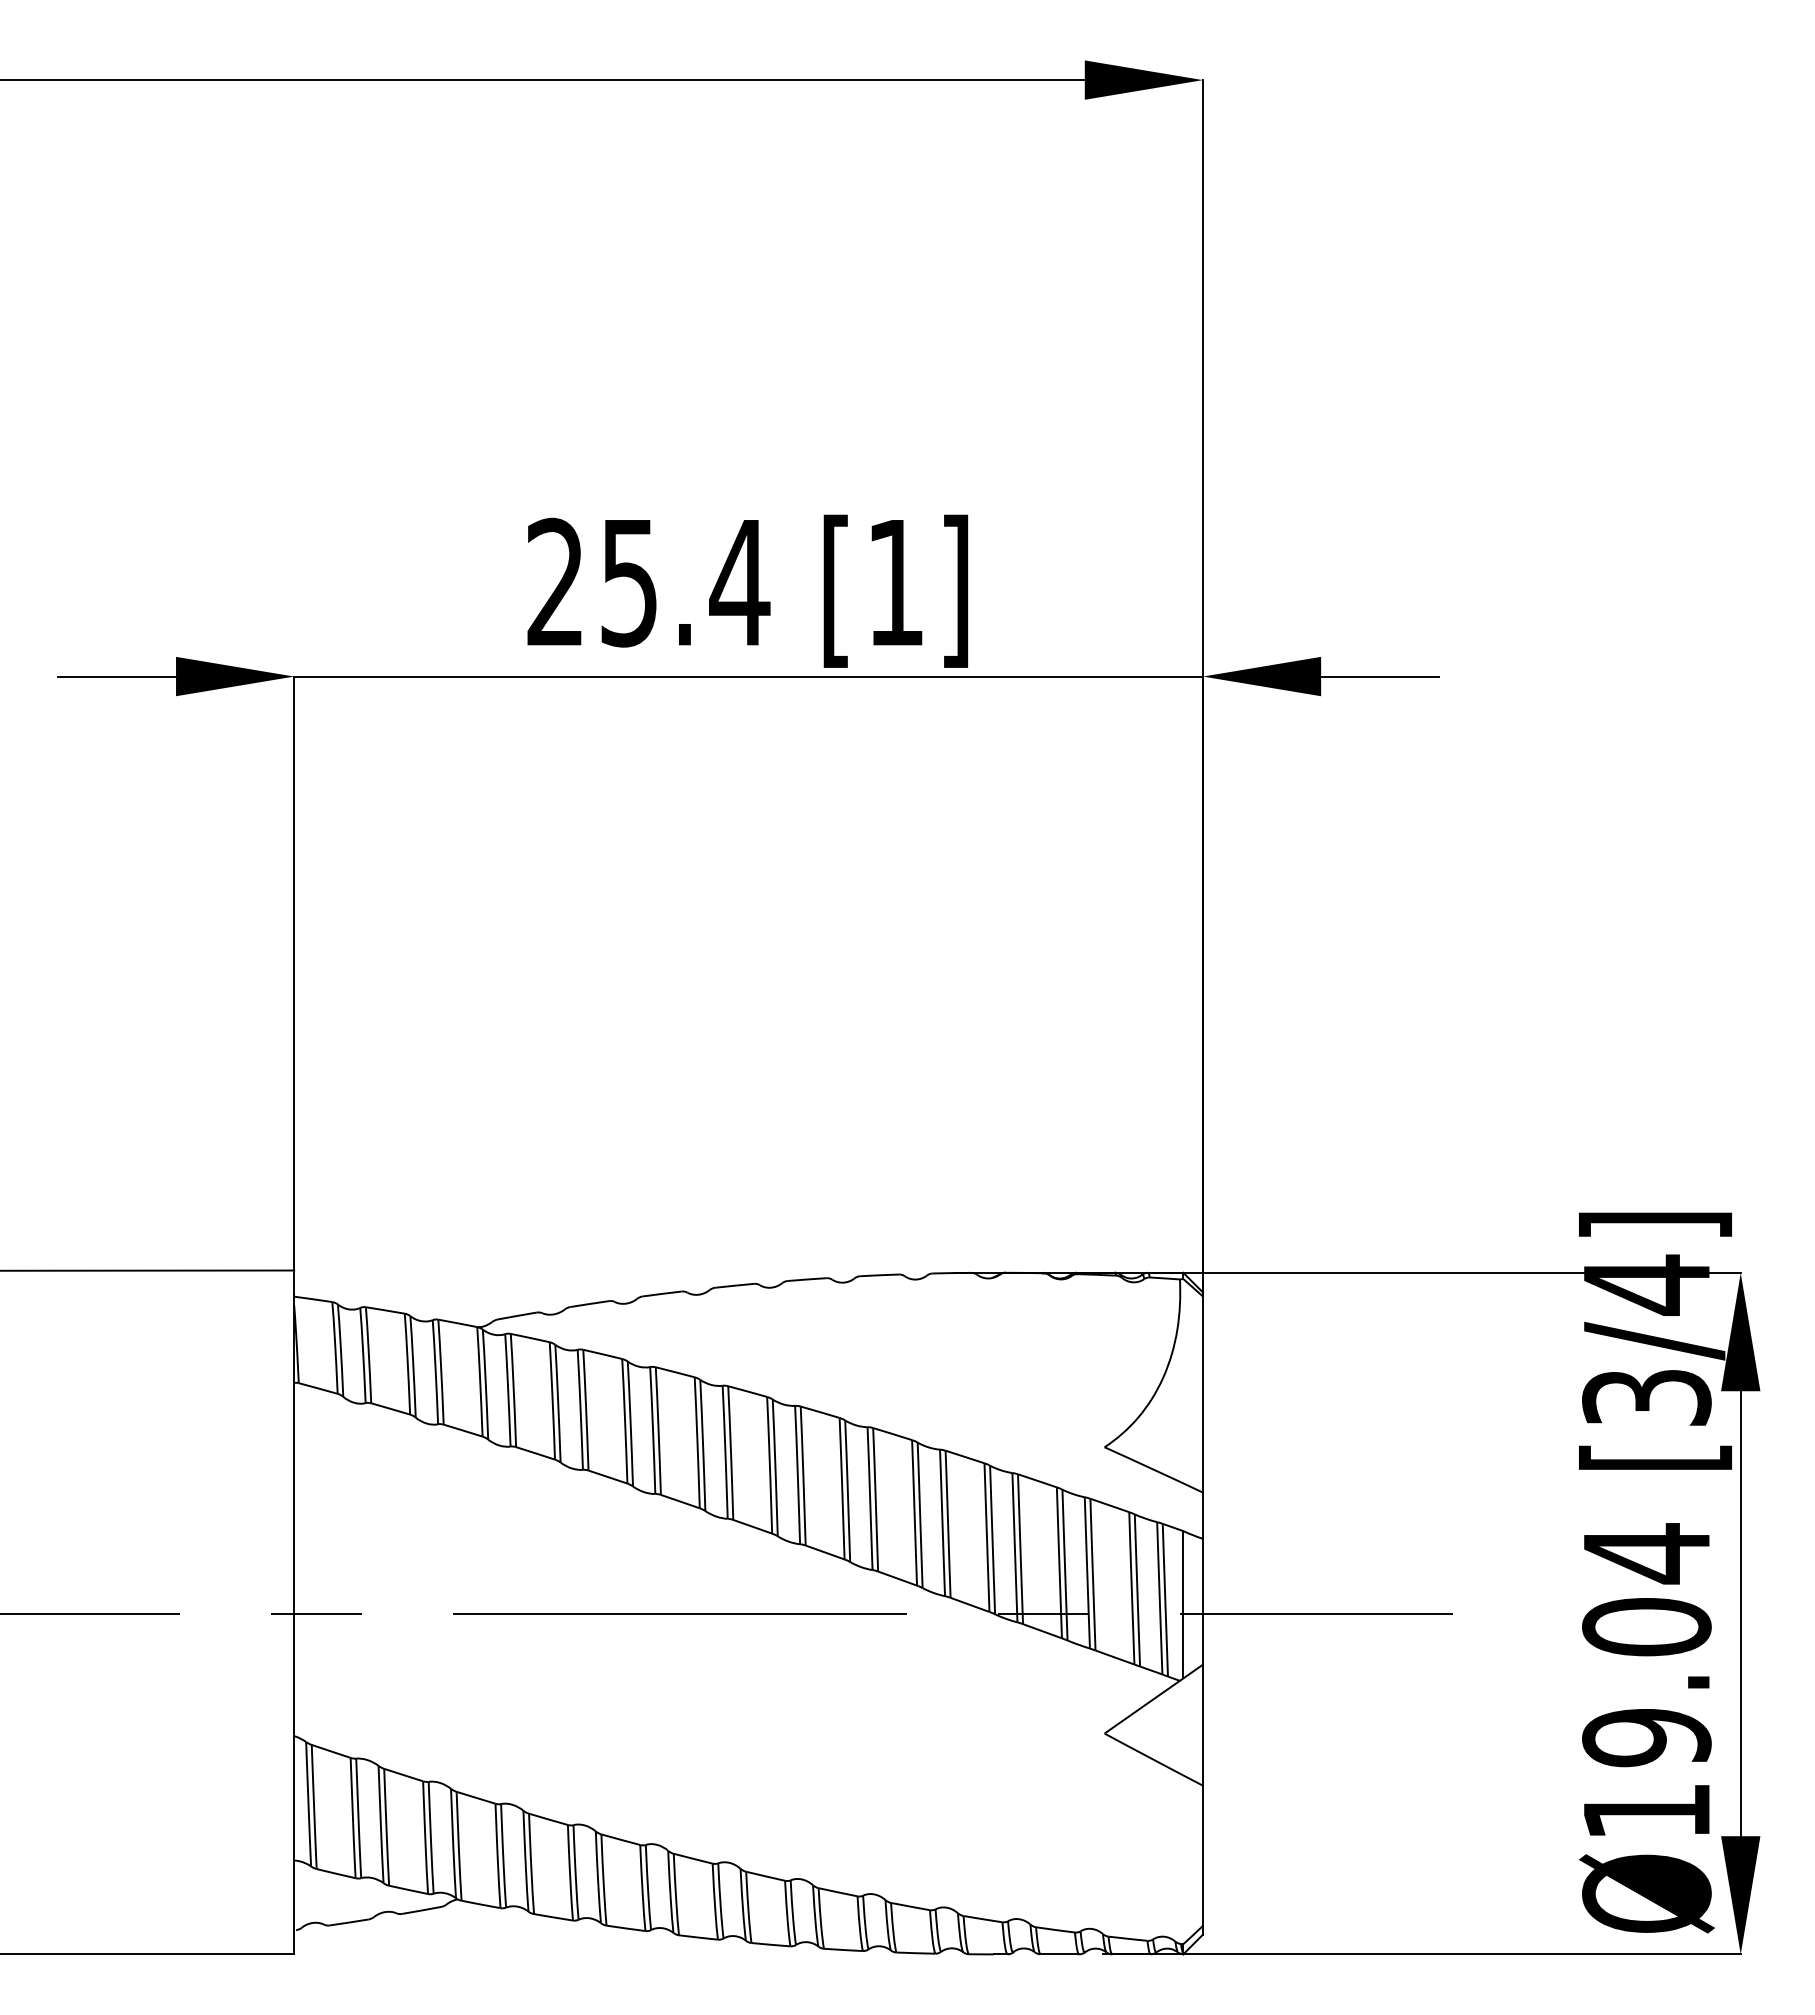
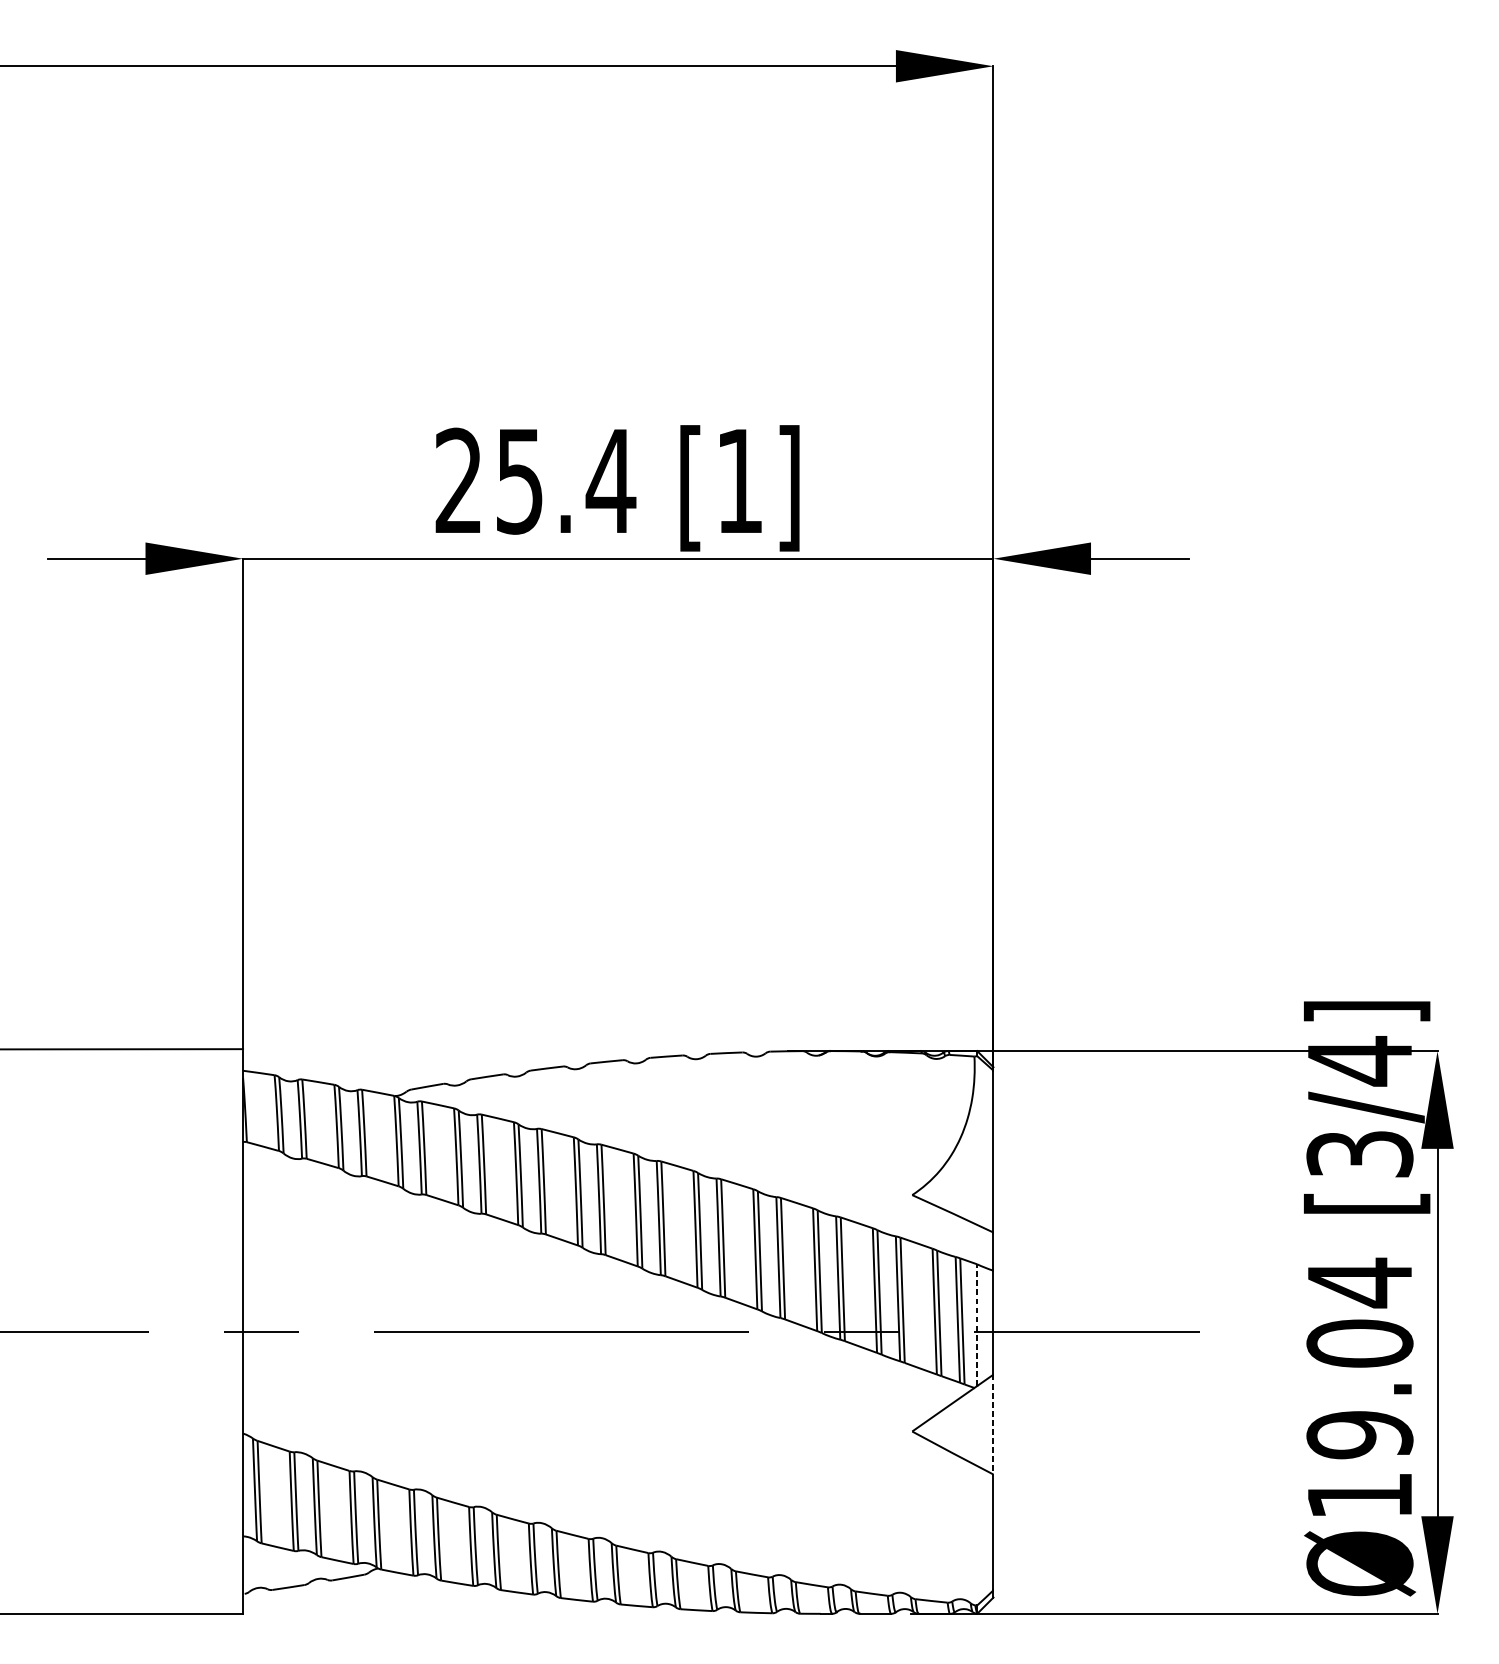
line: (1183, 1604) -> (977, 1324), solid -> dashed
line: (1202, 1725) -> (993, 1424), solid -> dashed

